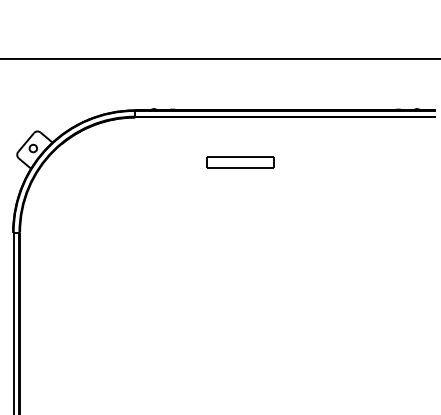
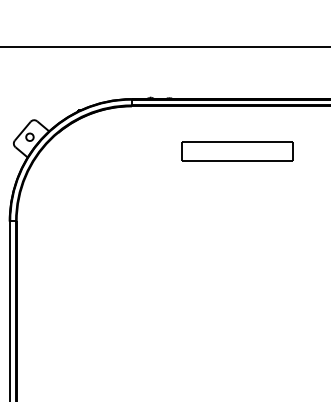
part: (240, 162) -> (237, 151), size x1.67

